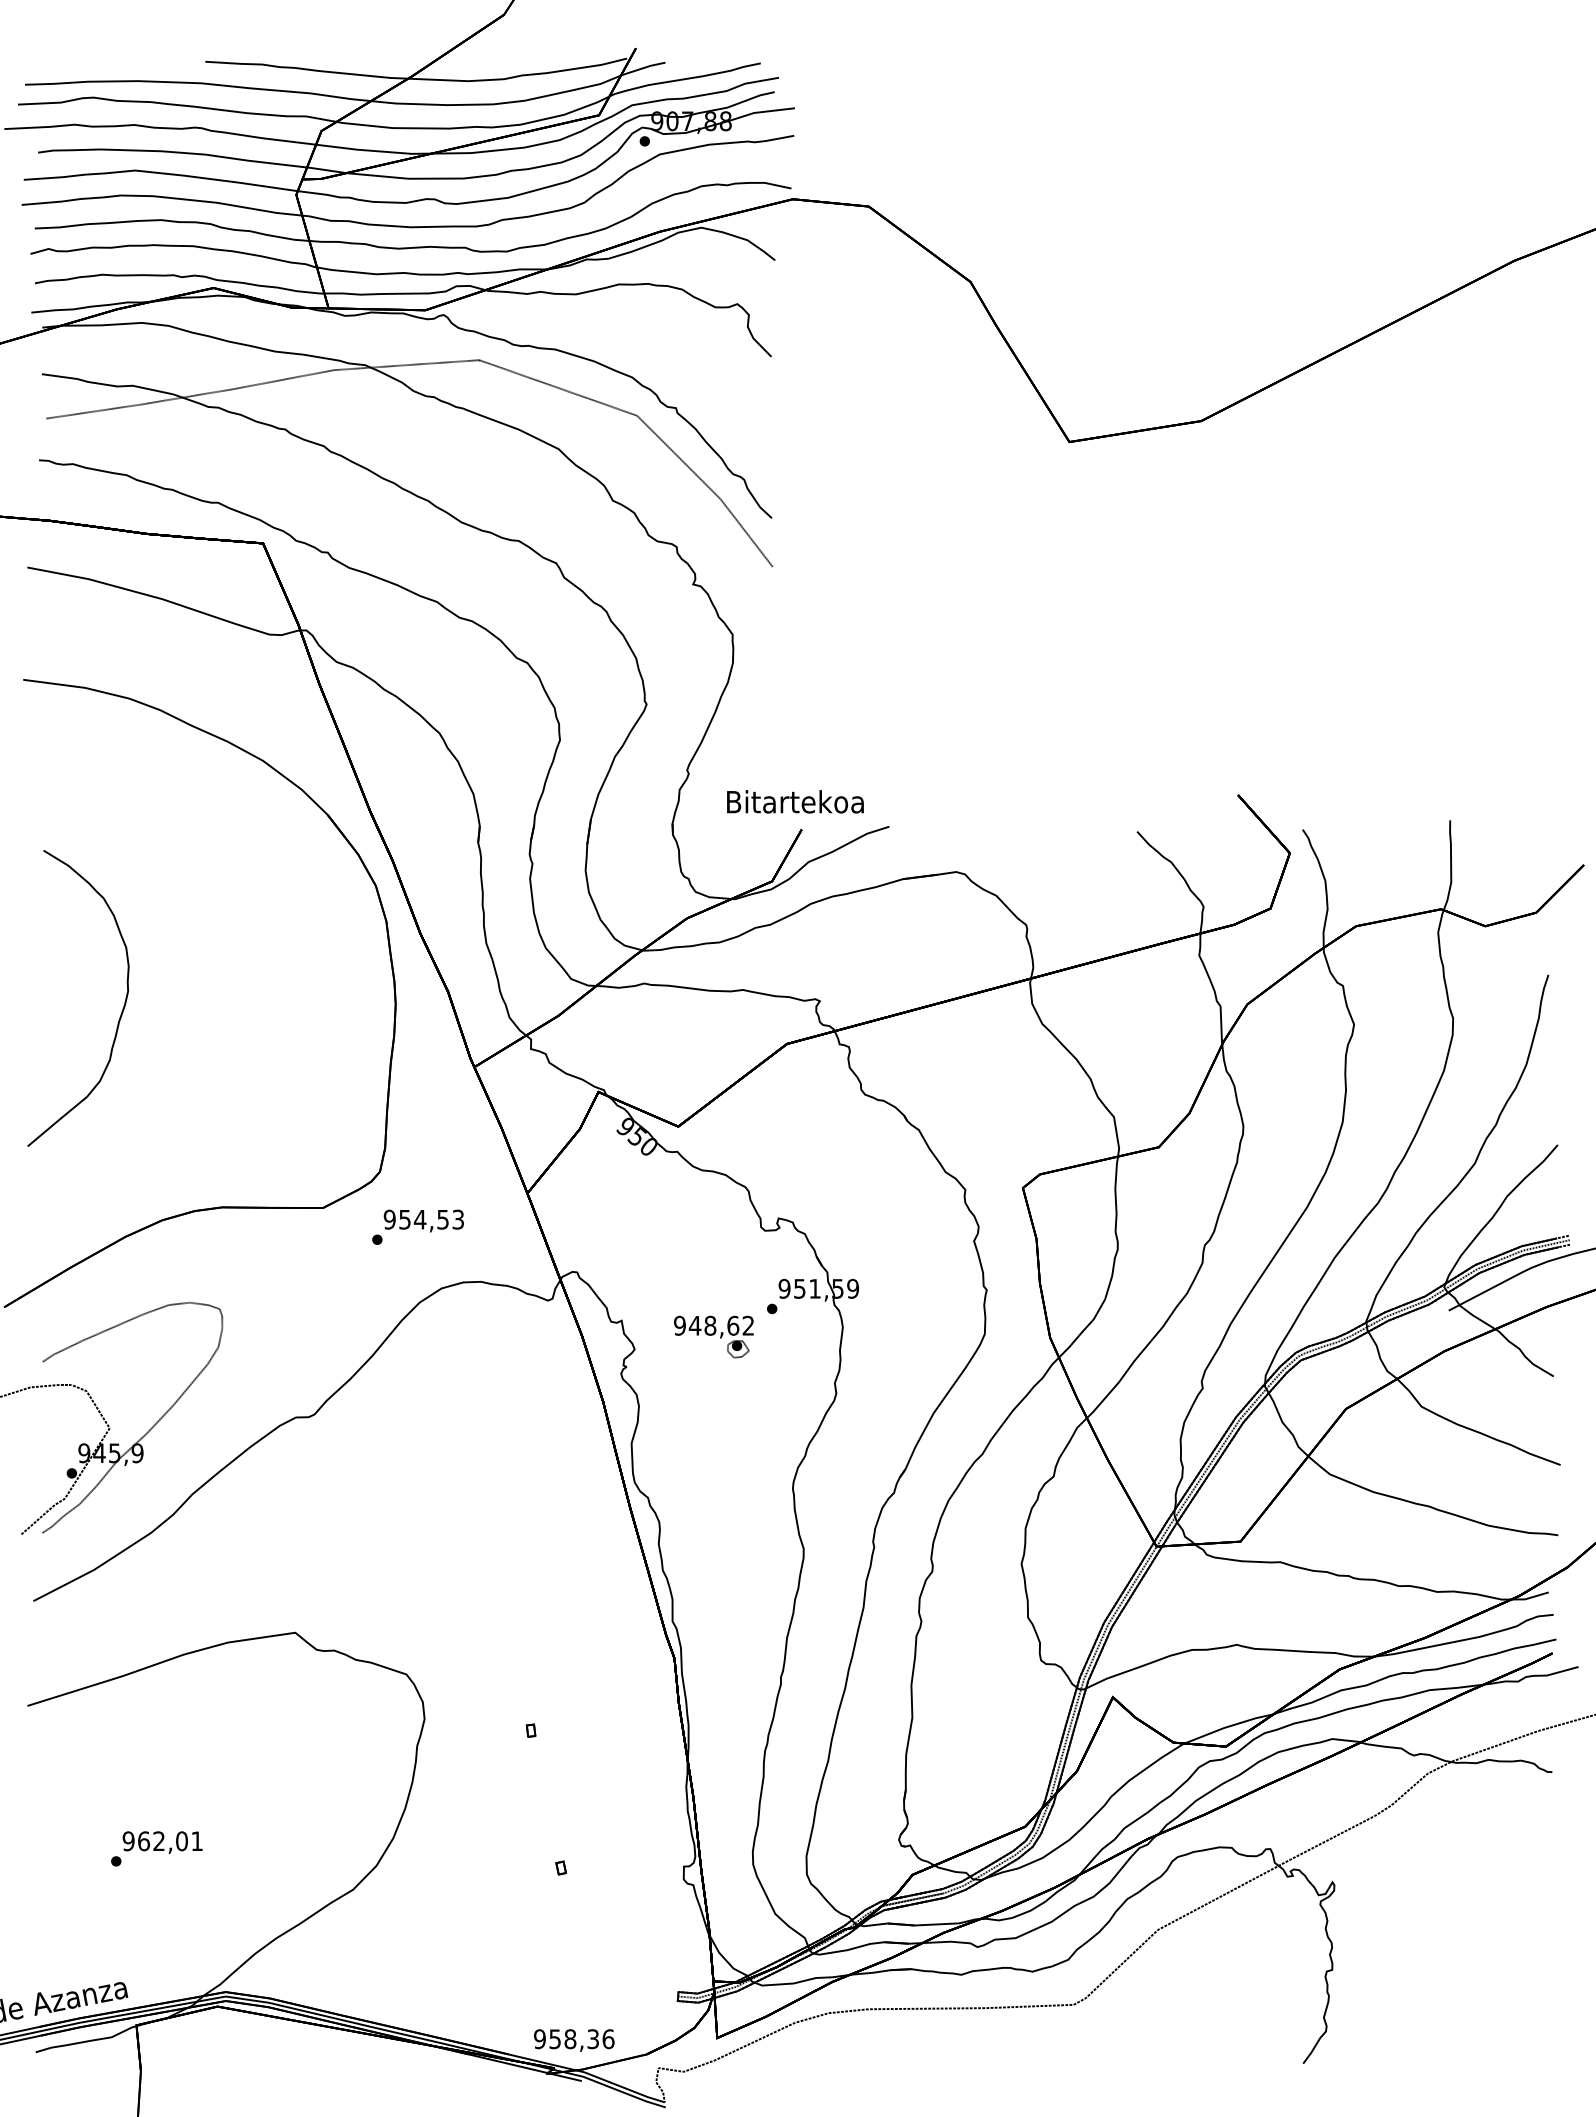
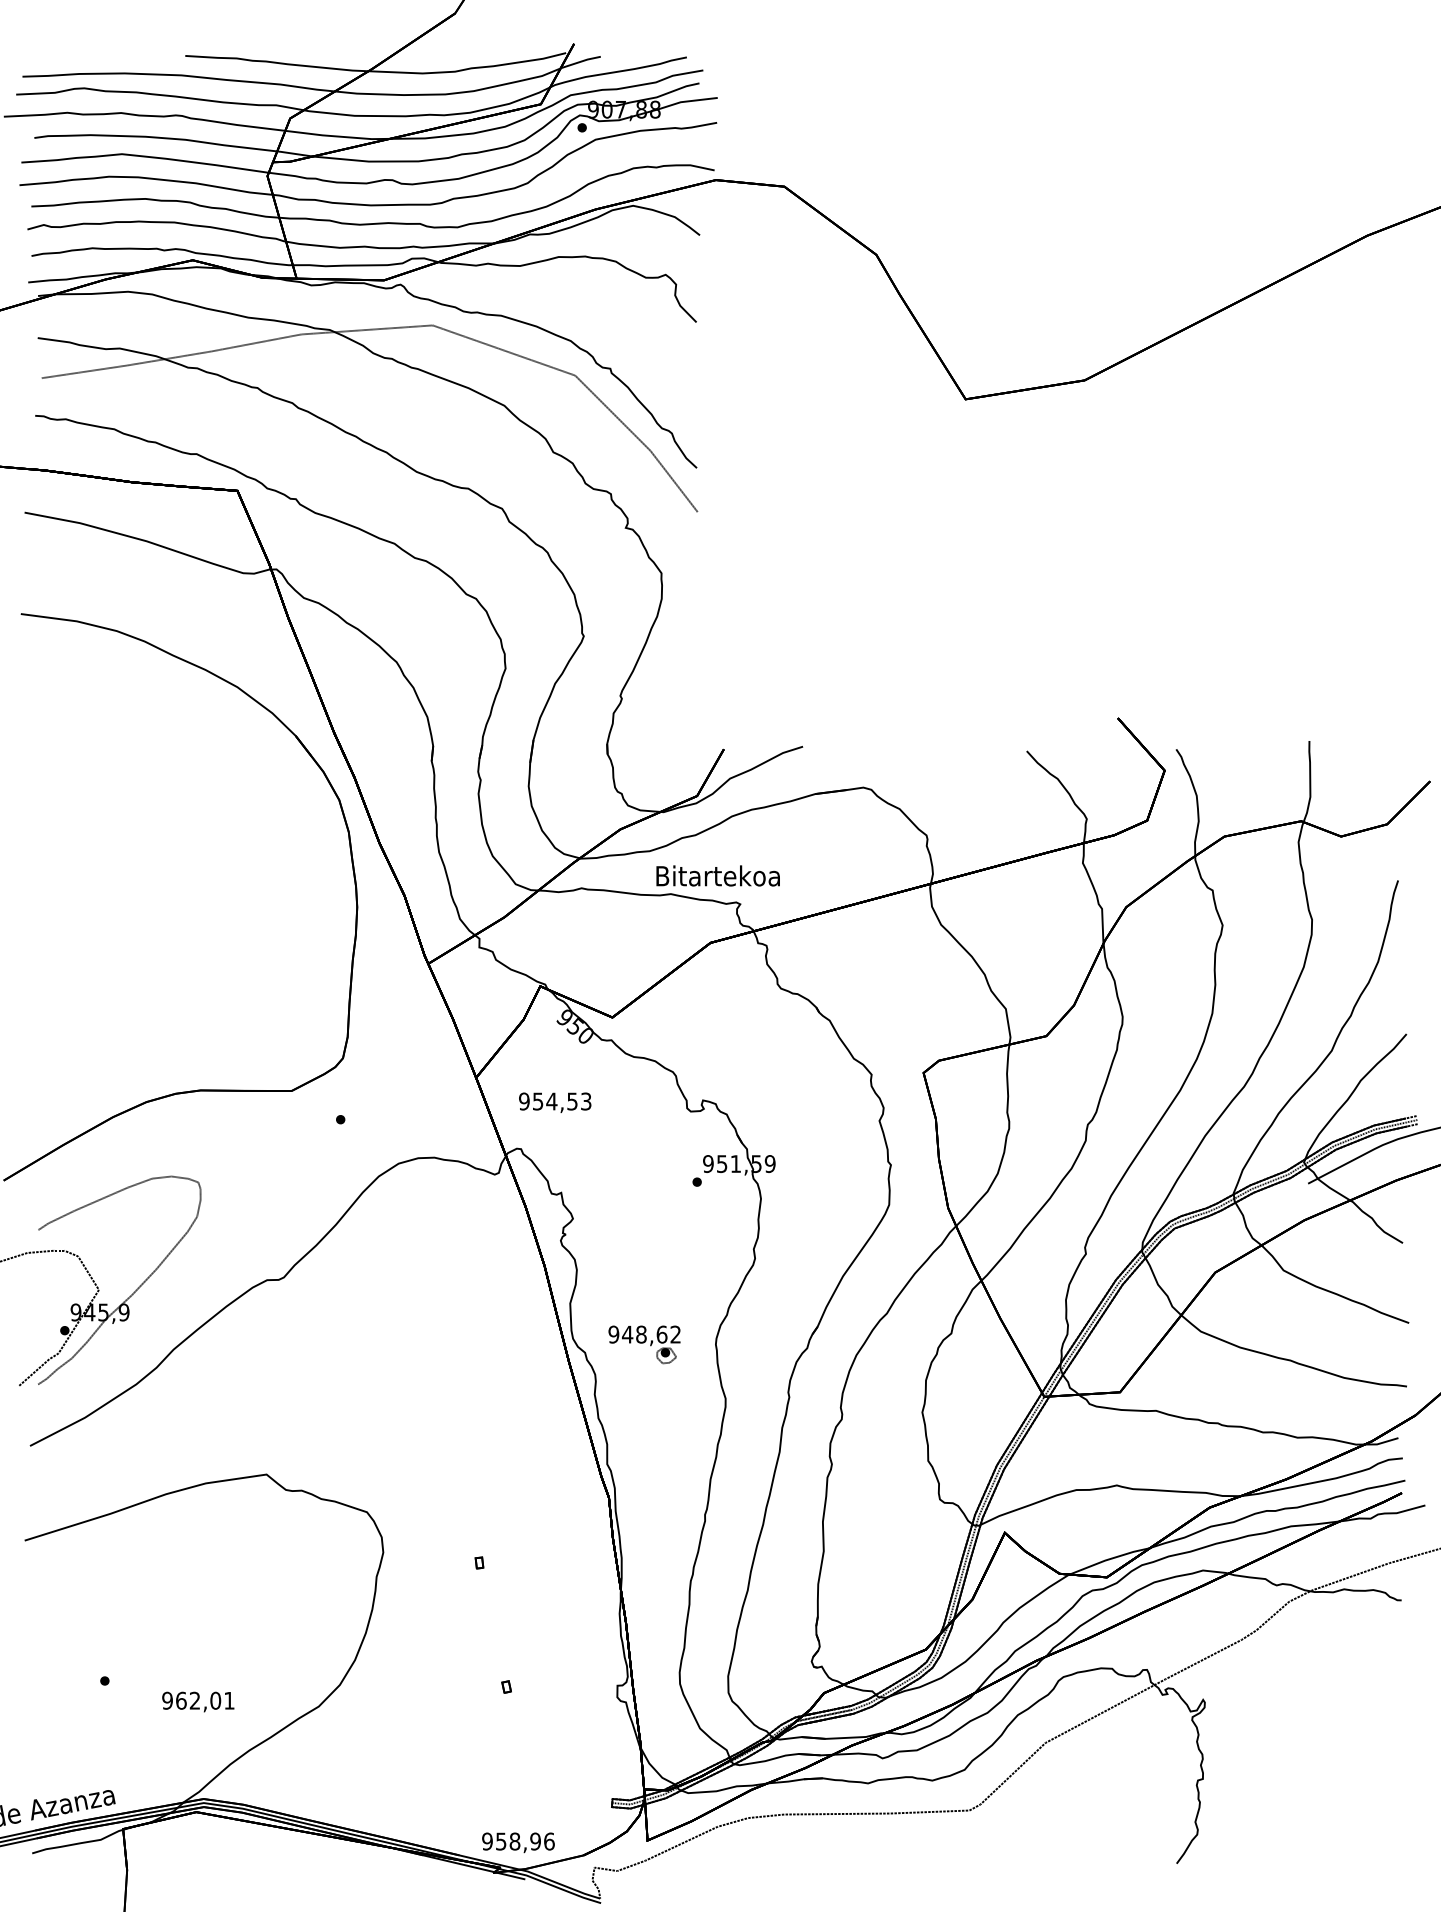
text: (795, 801) -> (718, 875), moved
curve: (121, 1011) -> (109, 913), removed
text: (423, 1220) -> (554, 1102), moved
part: (713, 1336) -> (644, 1344), moved
text: (162, 1842) -> (198, 1701), moved
text: (593, 2039) -> (535, 1841), 958,36 -> 958,96

